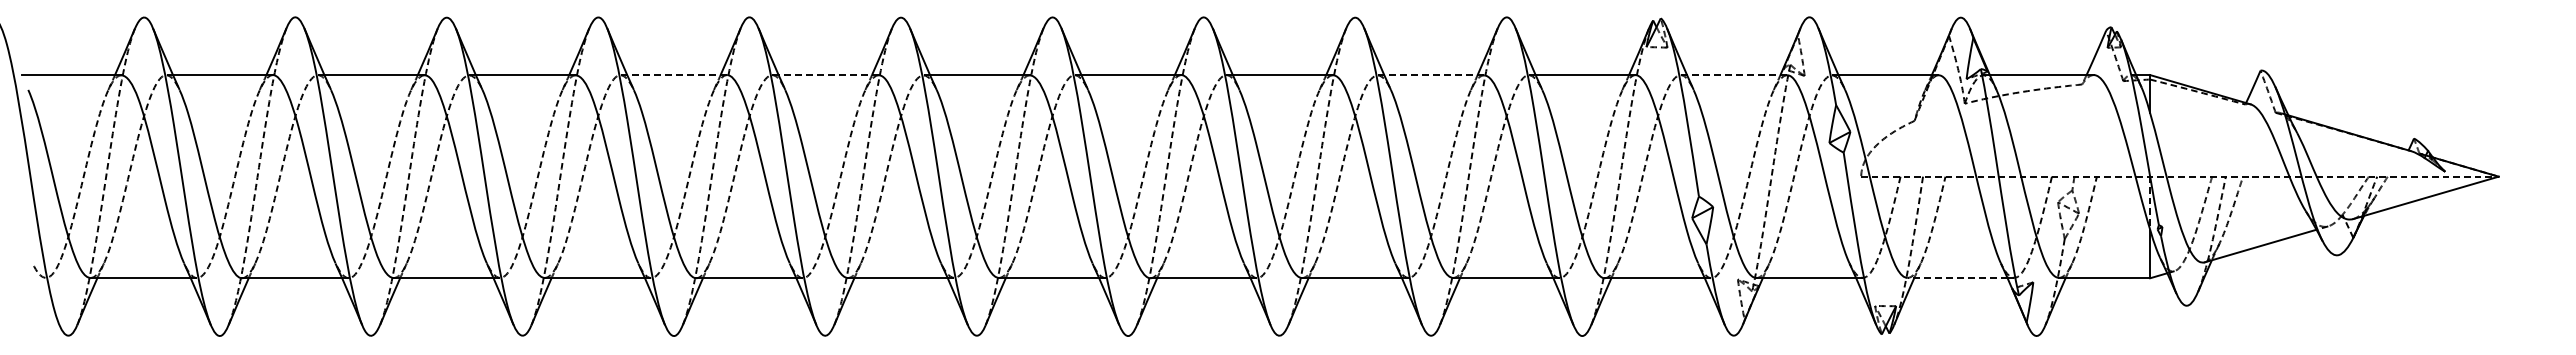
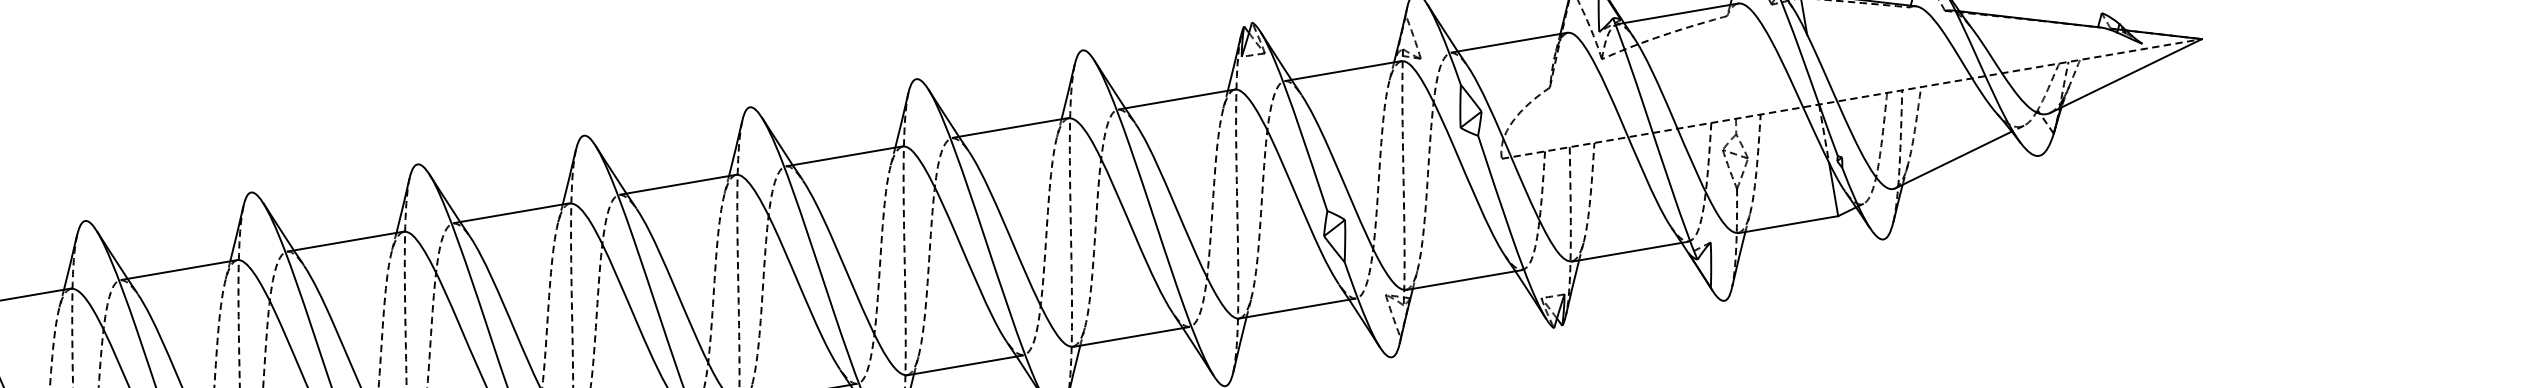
line: (677, 75) -> (182, 269), dashed -> solid
line: (828, 75) -> (348, 241), dashed -> solid
line: (1434, 75) -> (1014, 127), dashed -> solid
line: (1737, 75) -> (1347, 70), dashed -> solid
line: (1957, 278) -> (1626, 252), dashed -> solid

